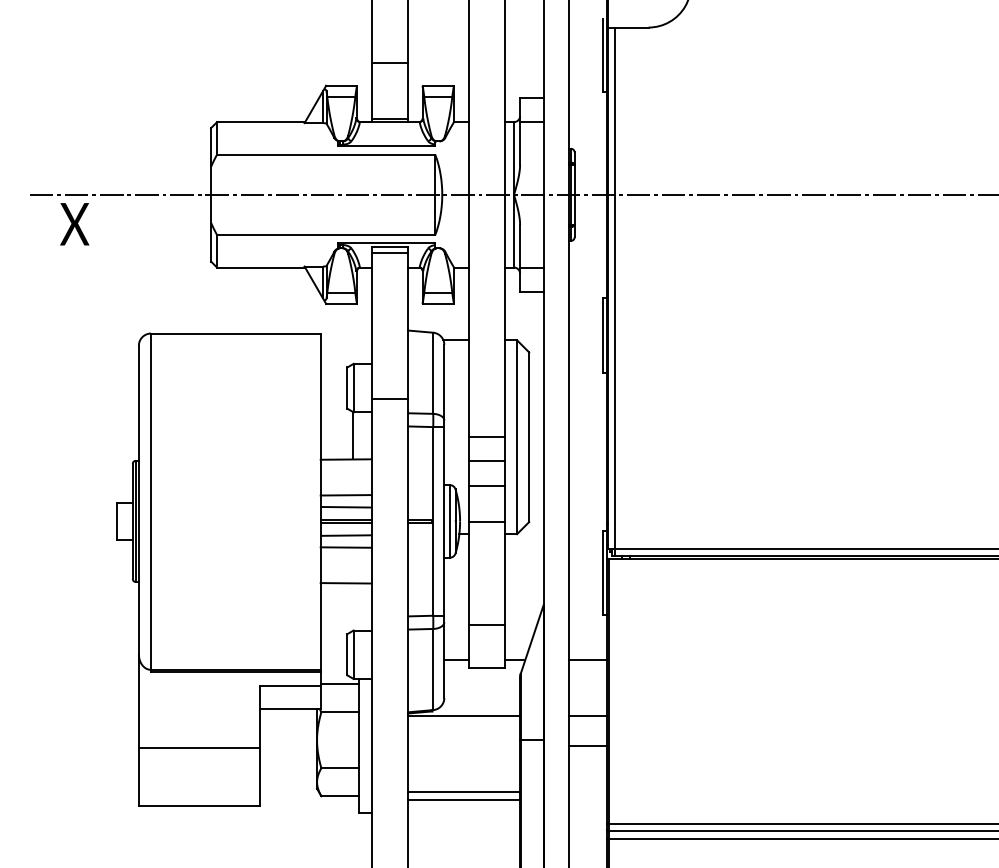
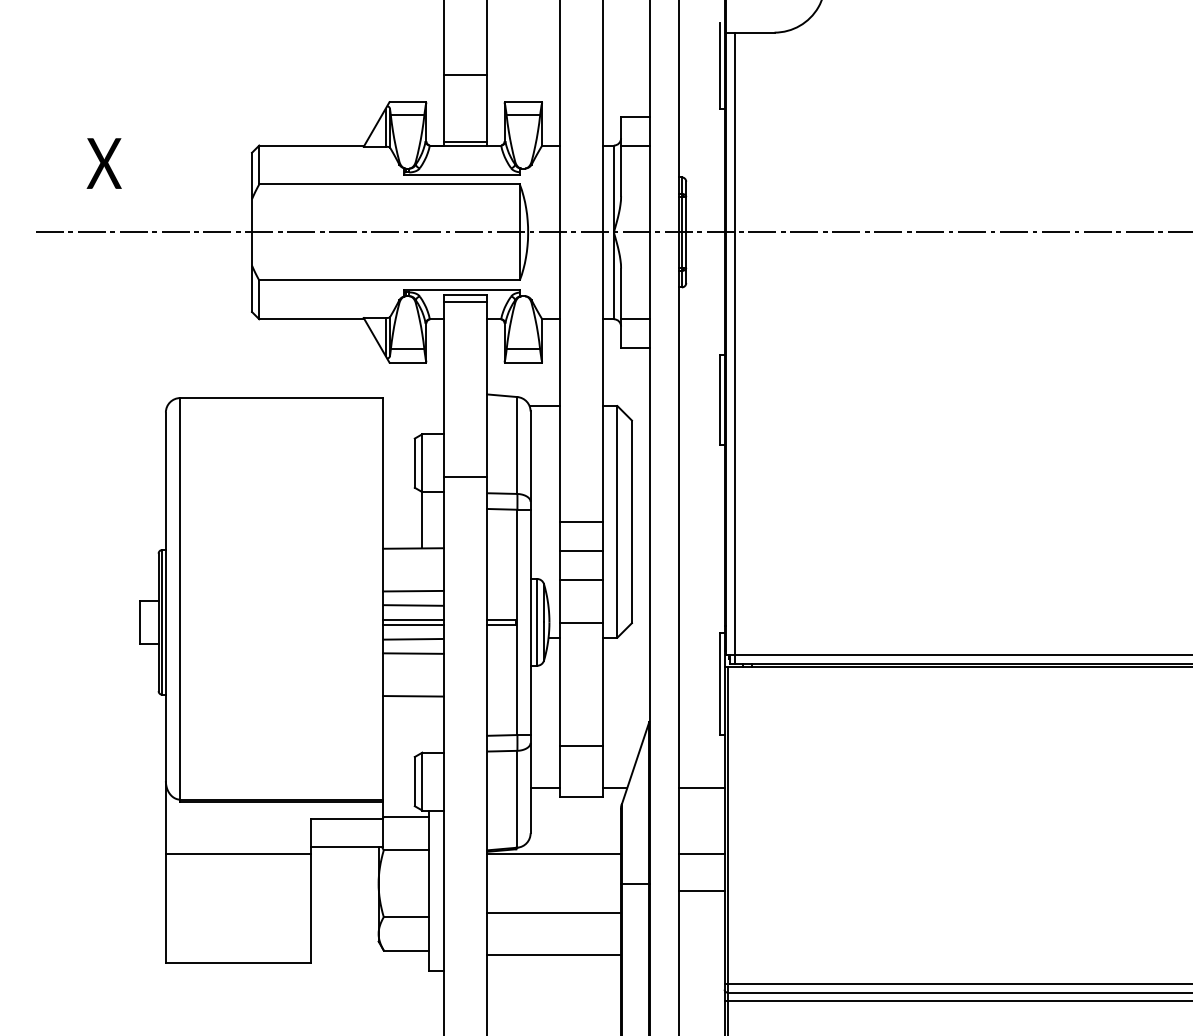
text: (74, 224) -> (103, 163), moved
line: (198, 747) -> (237, 853), moved
line: (464, 792) -> (554, 913), moved

